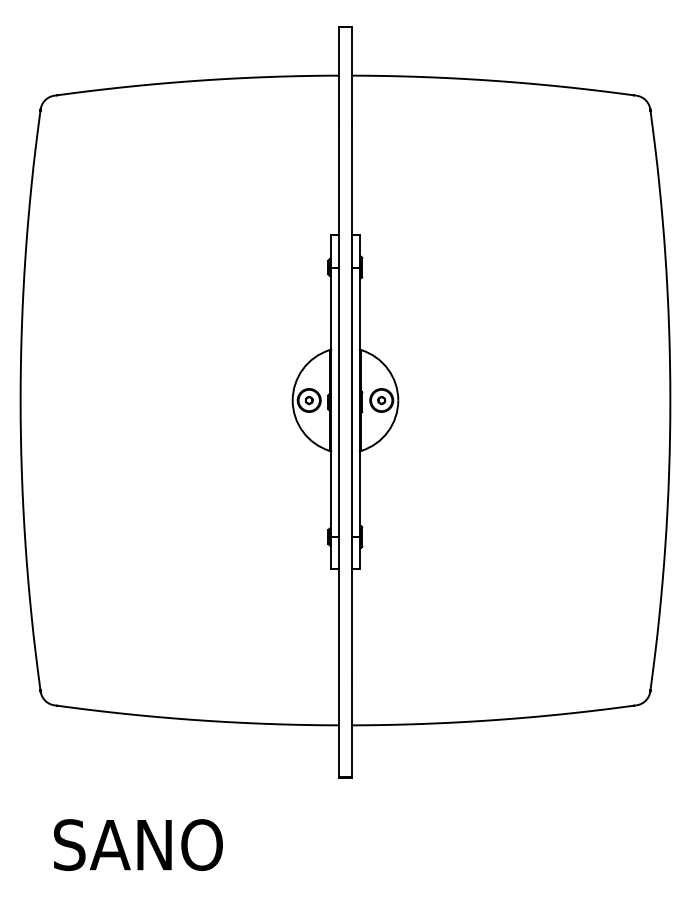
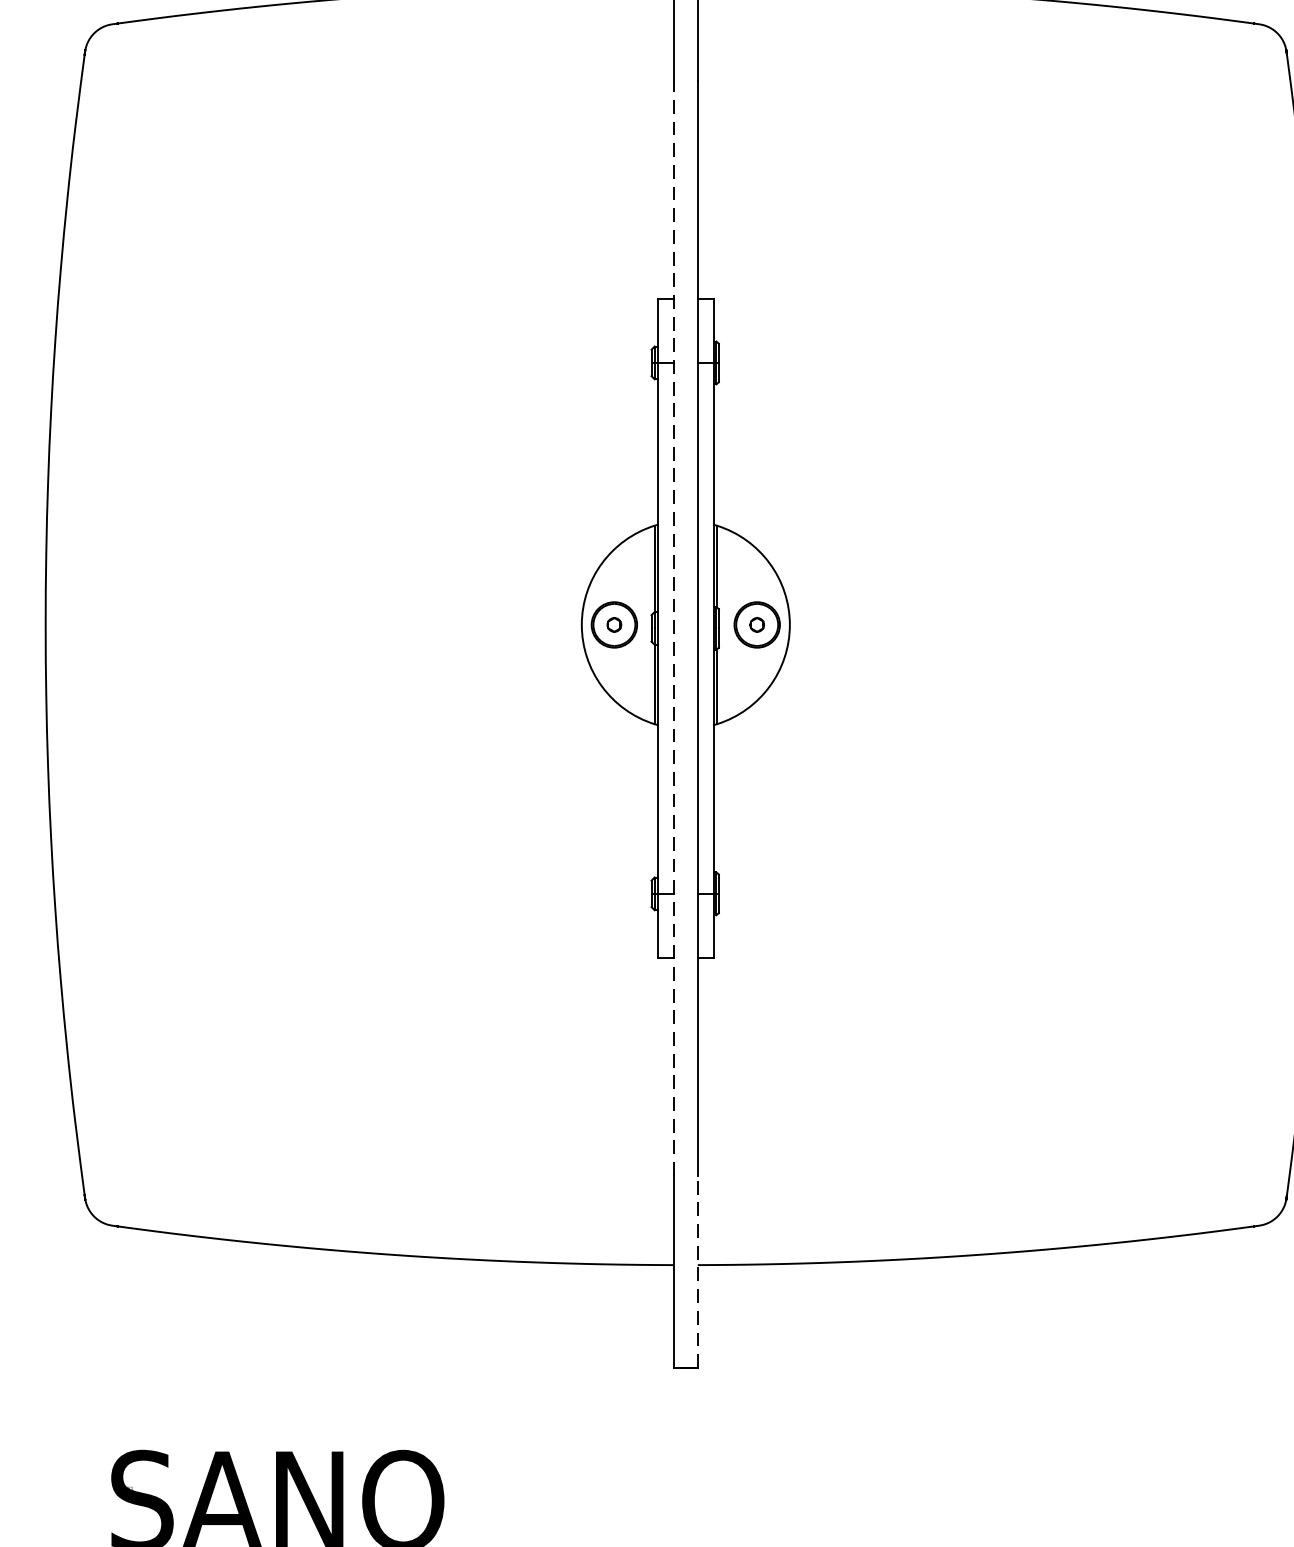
line: (339, 402) -> (674, 628), solid -> dashed
line: (351, 728) -> (697, 1271), solid -> dashed

